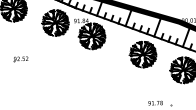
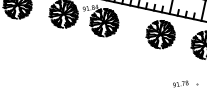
part: (20, 59) -> (32, 57), removed

